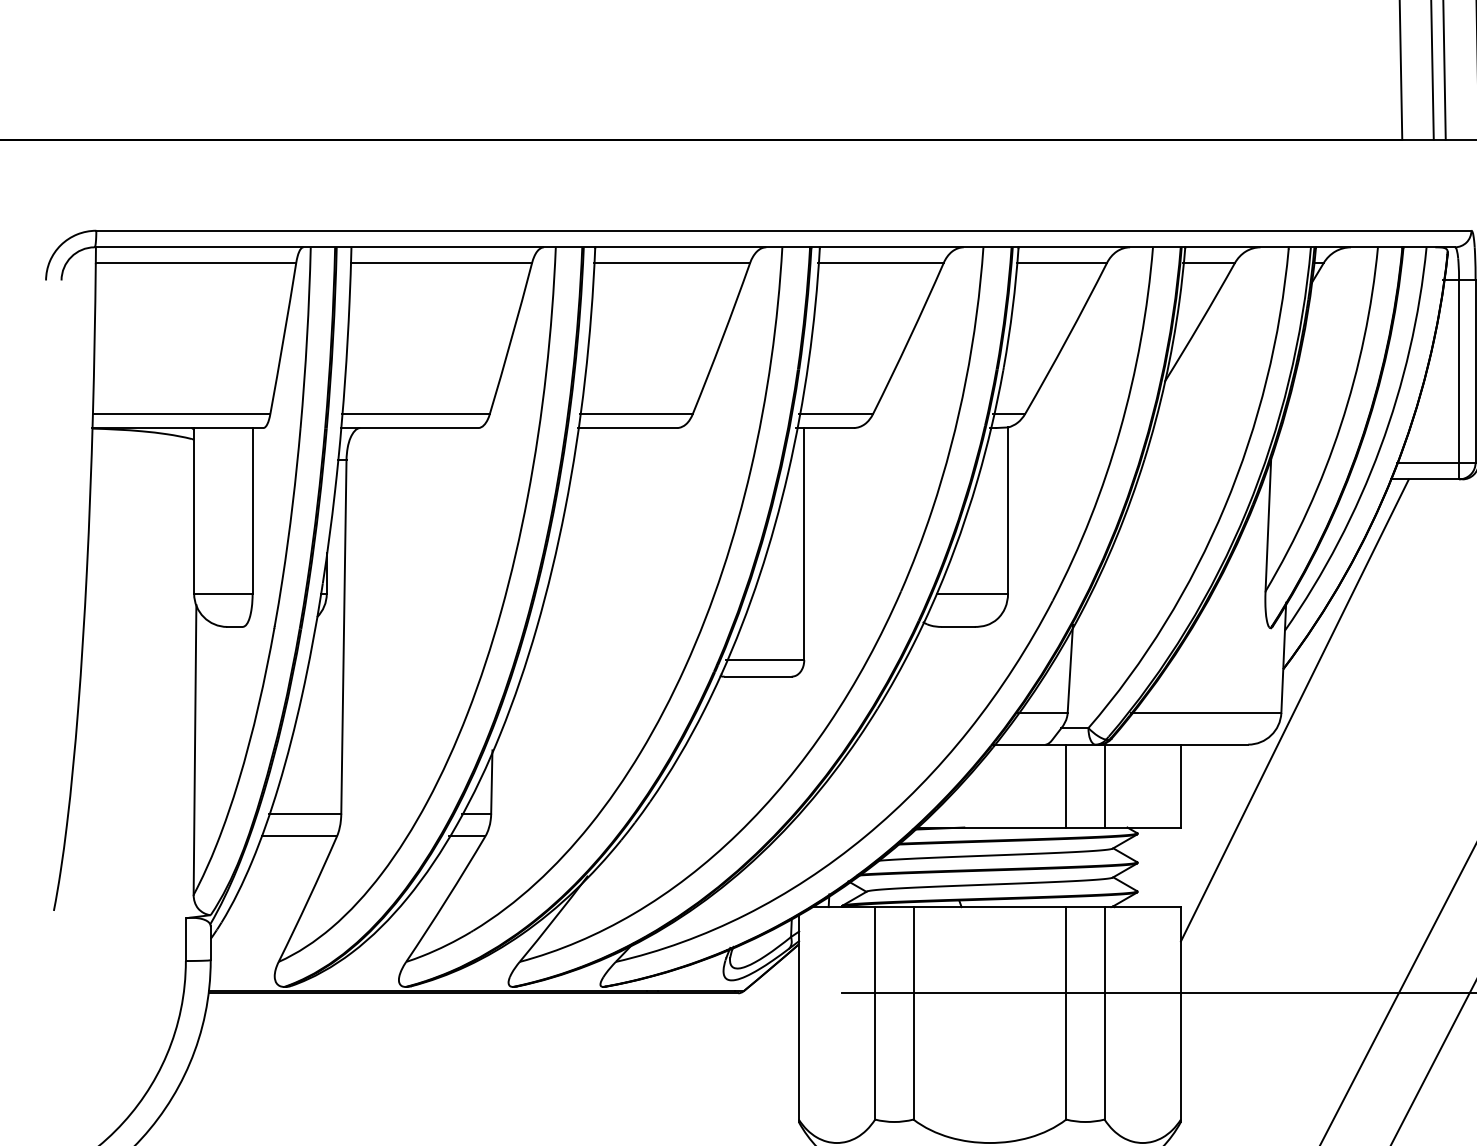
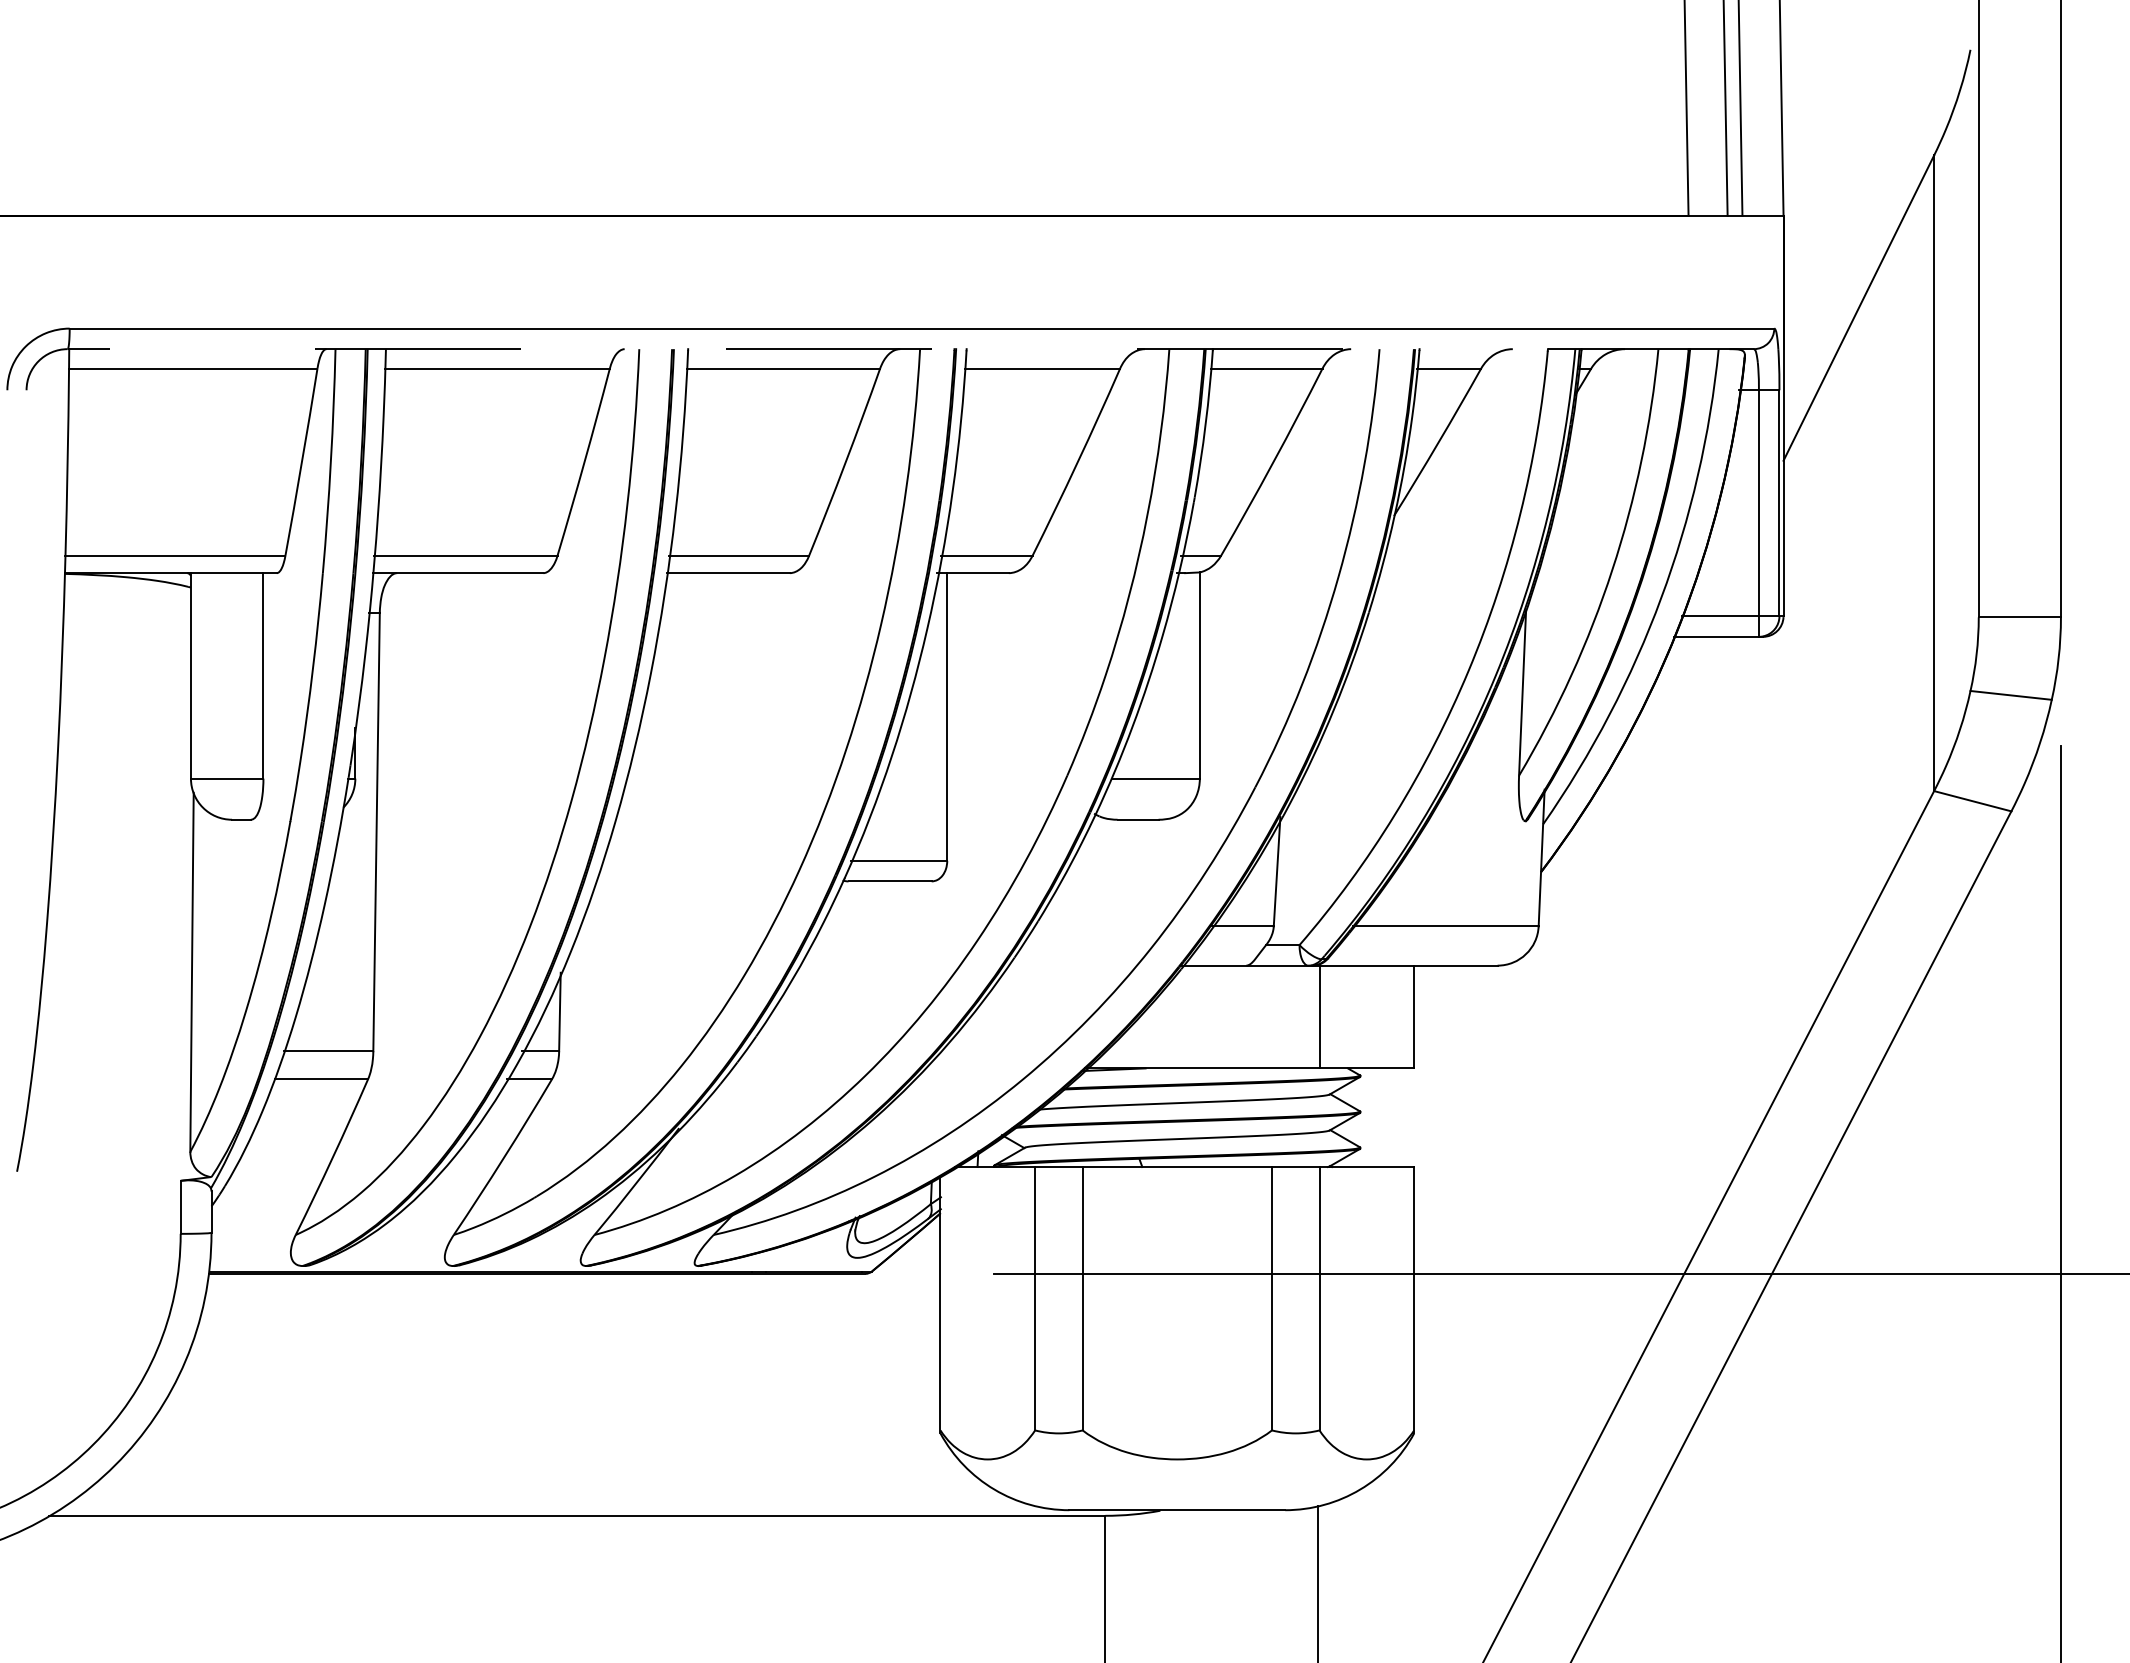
line: (774, 247) -> (910, 349), solid -> dashed
line: (1294, 709) -> (1555, 922), removed
line: (1065, 785) -> (1271, 1016), removed

